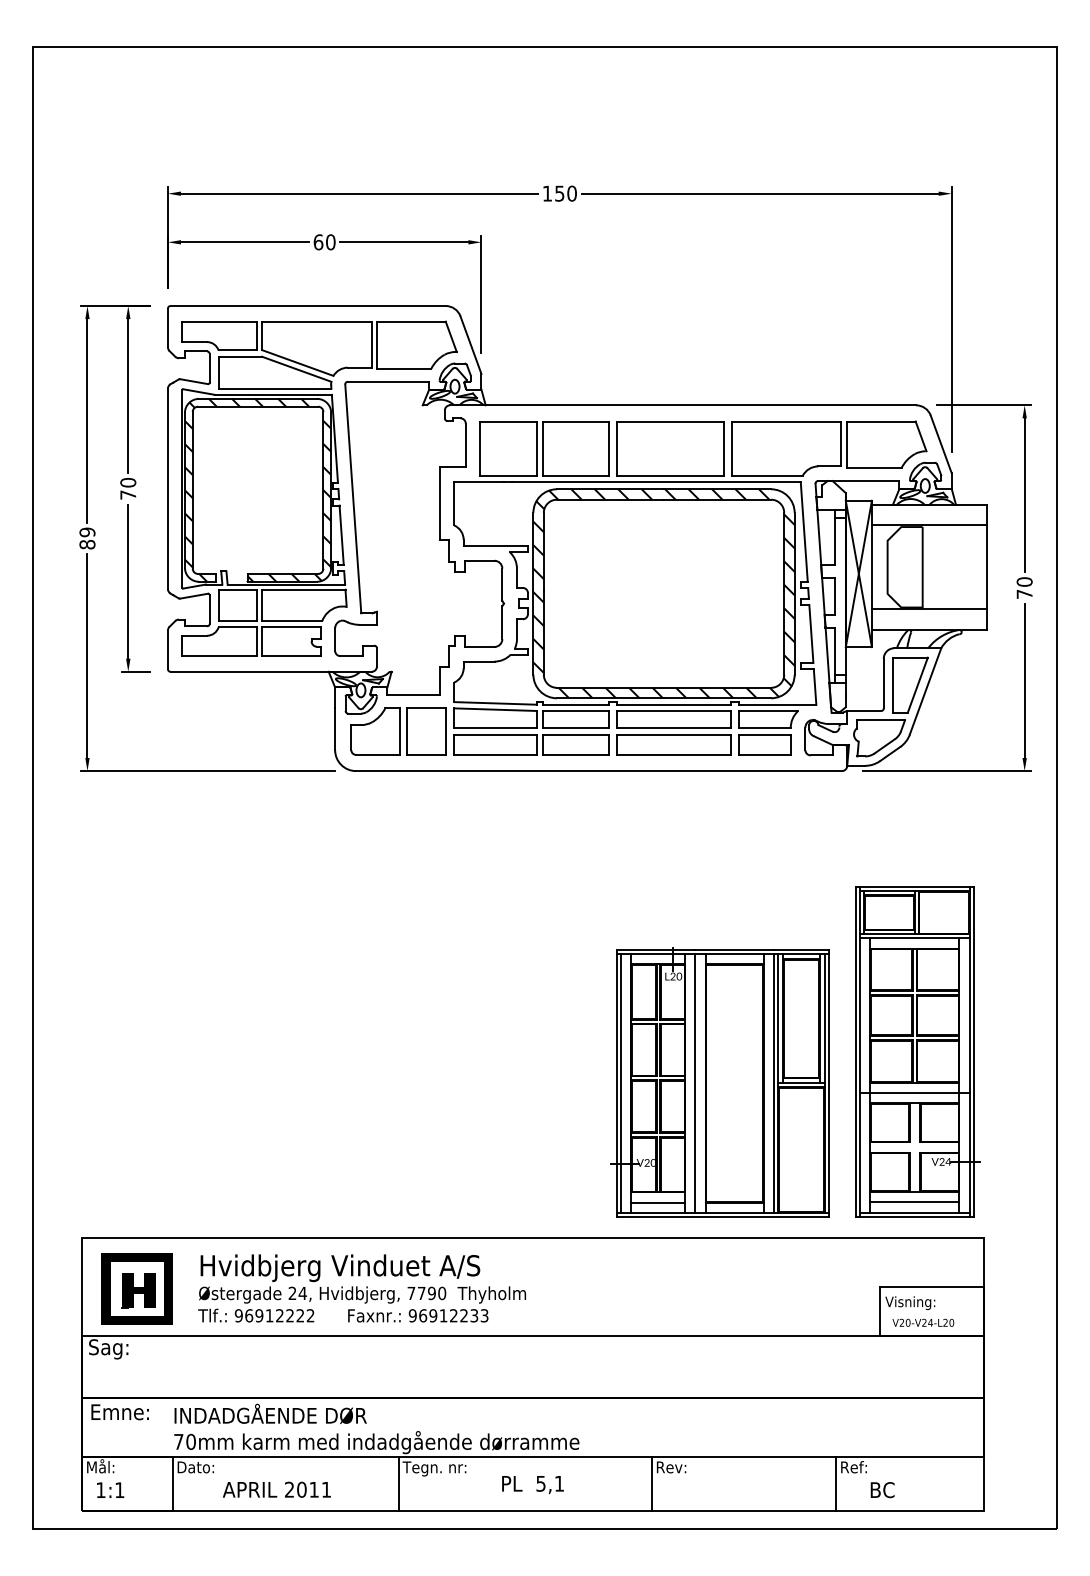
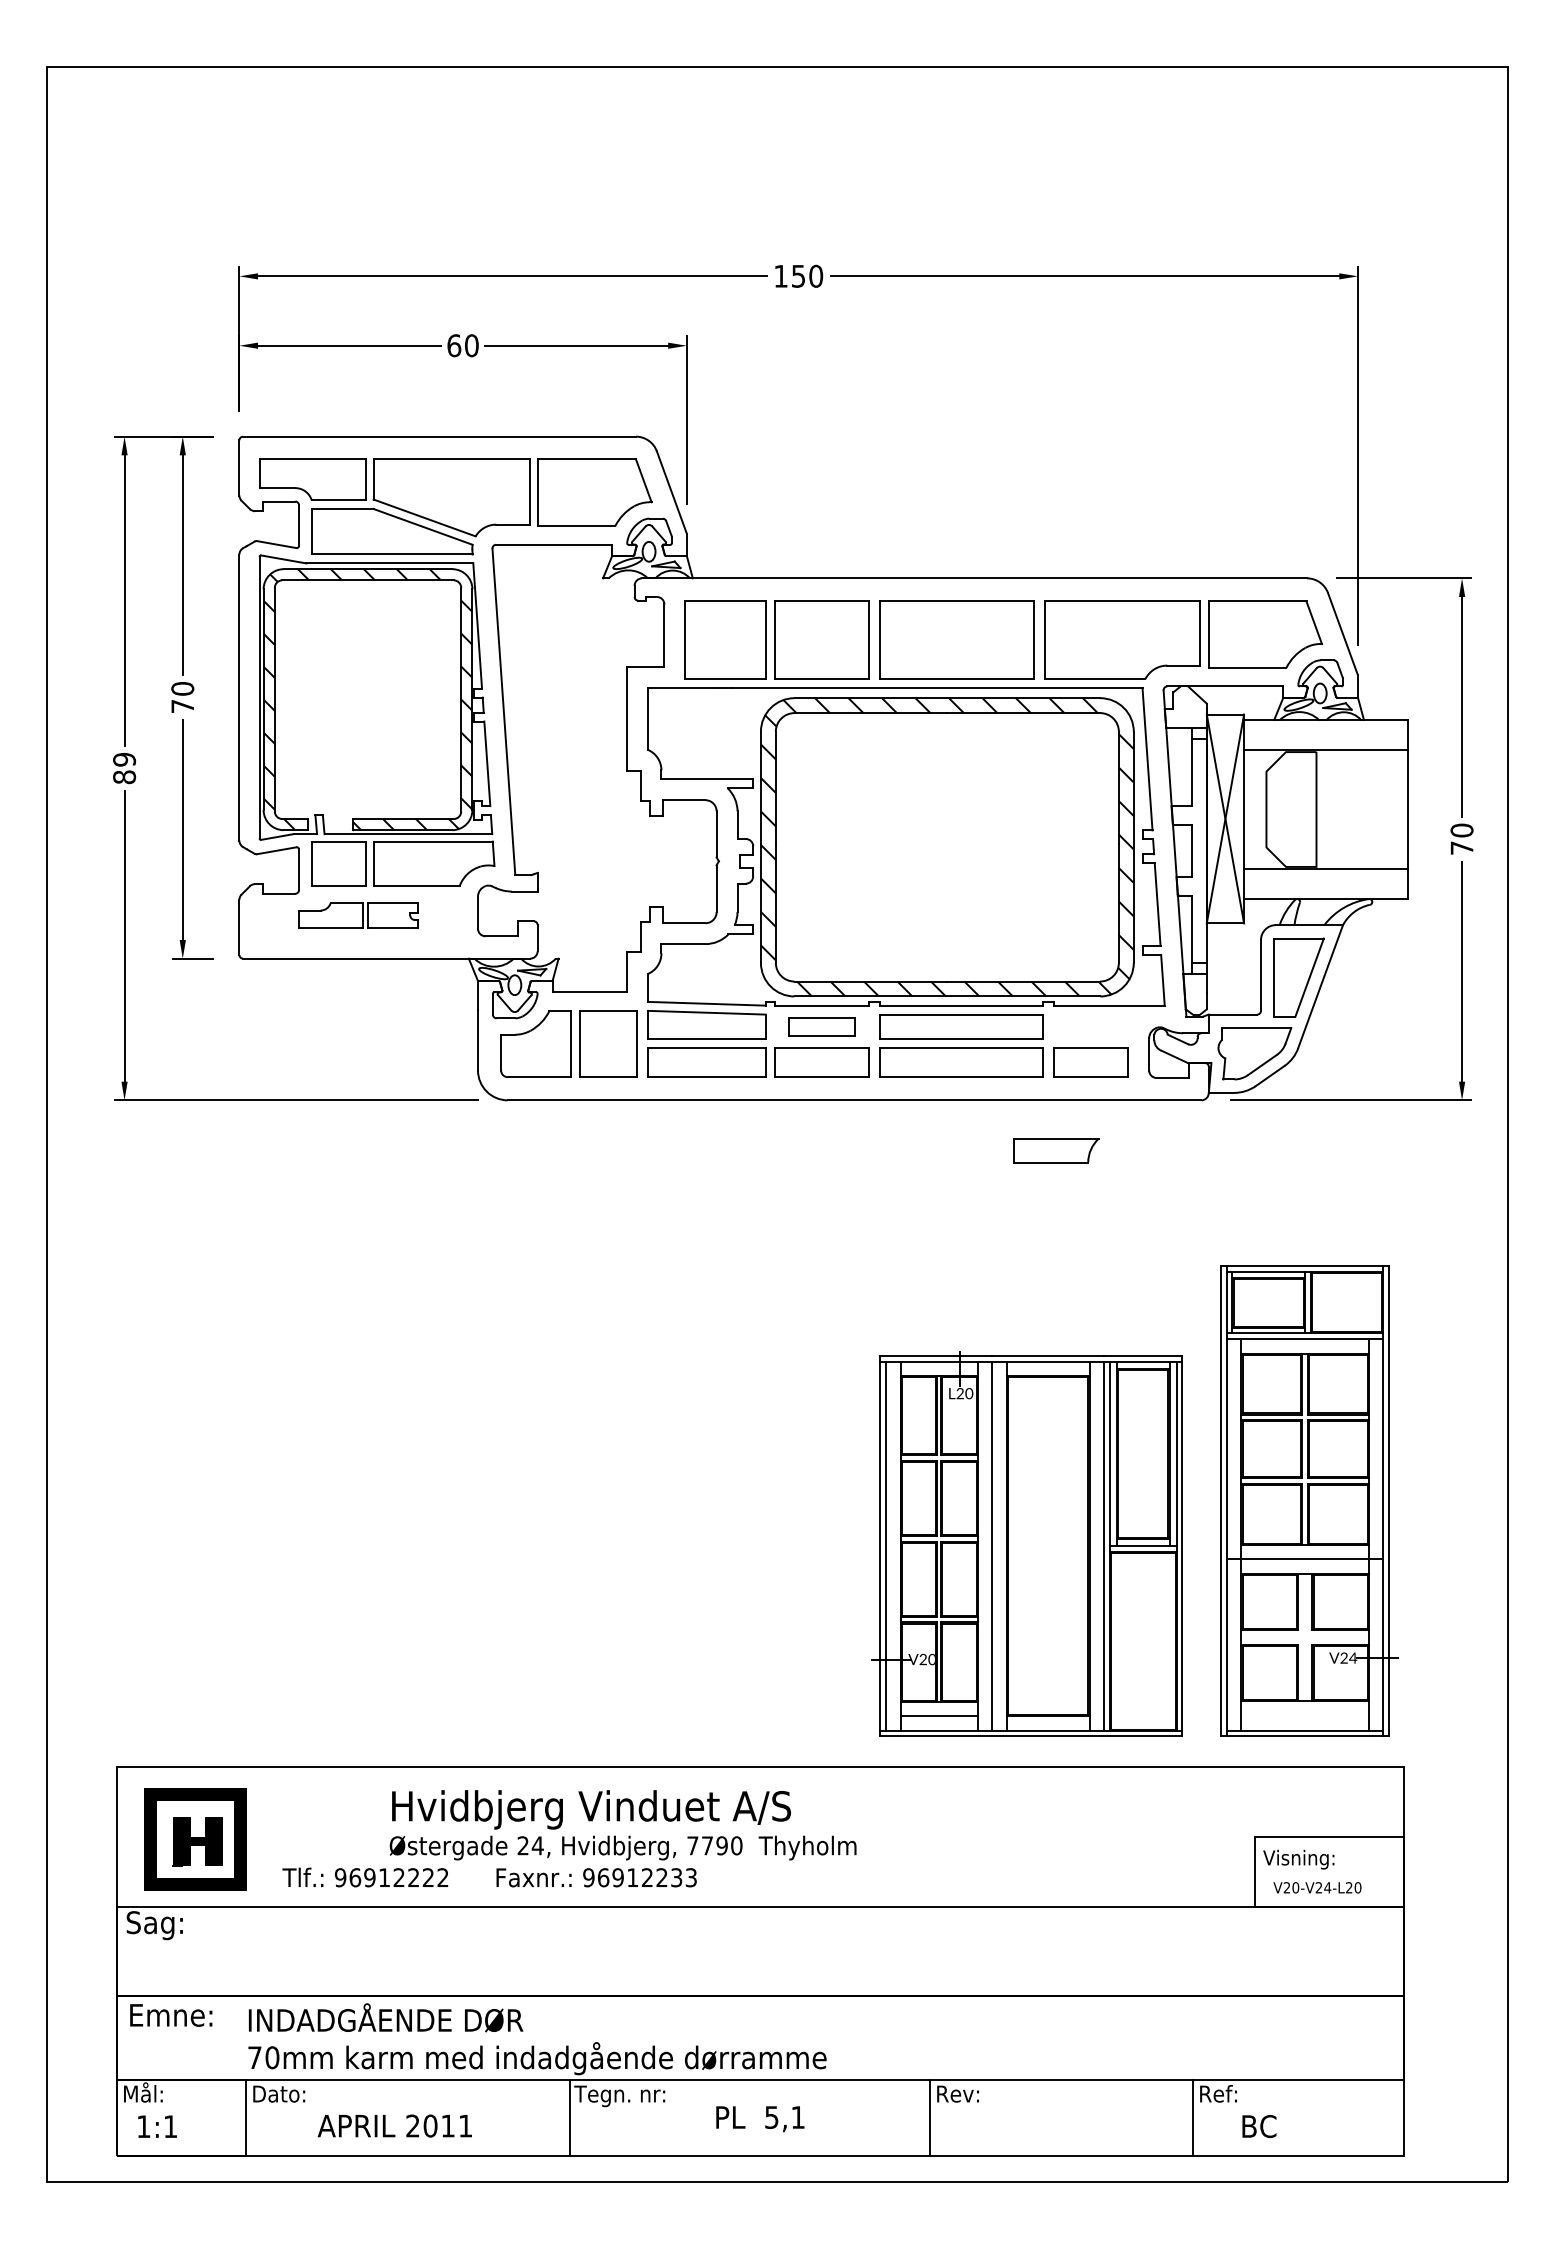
part: (251, 641) -> (358, 915), size x0.6
part: (575, 719) -> (821, 1026), size x0.7
part: (768, 719) -> (1056, 1150), moved
line: (914, 1202) -> (1304, 1716), removed
text: (362, 1279) -> (622, 1825), moved

